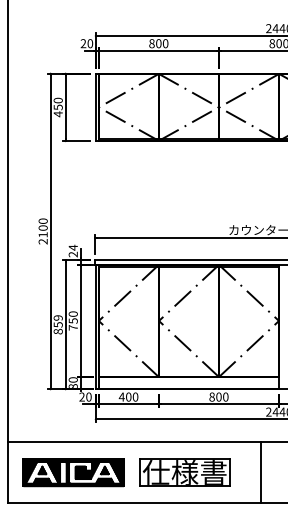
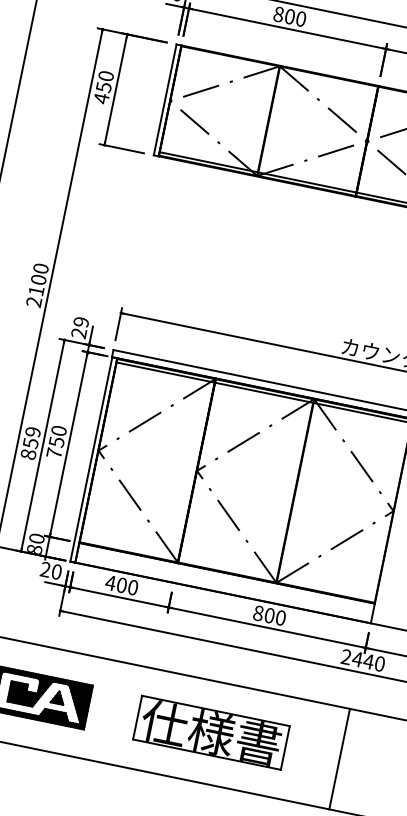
text: (72, 247) -> (80, 321), 24 -> 29
part: (184, 472) -> (210, 732), moved
line: (261, 472) -> (340, 758), moved

